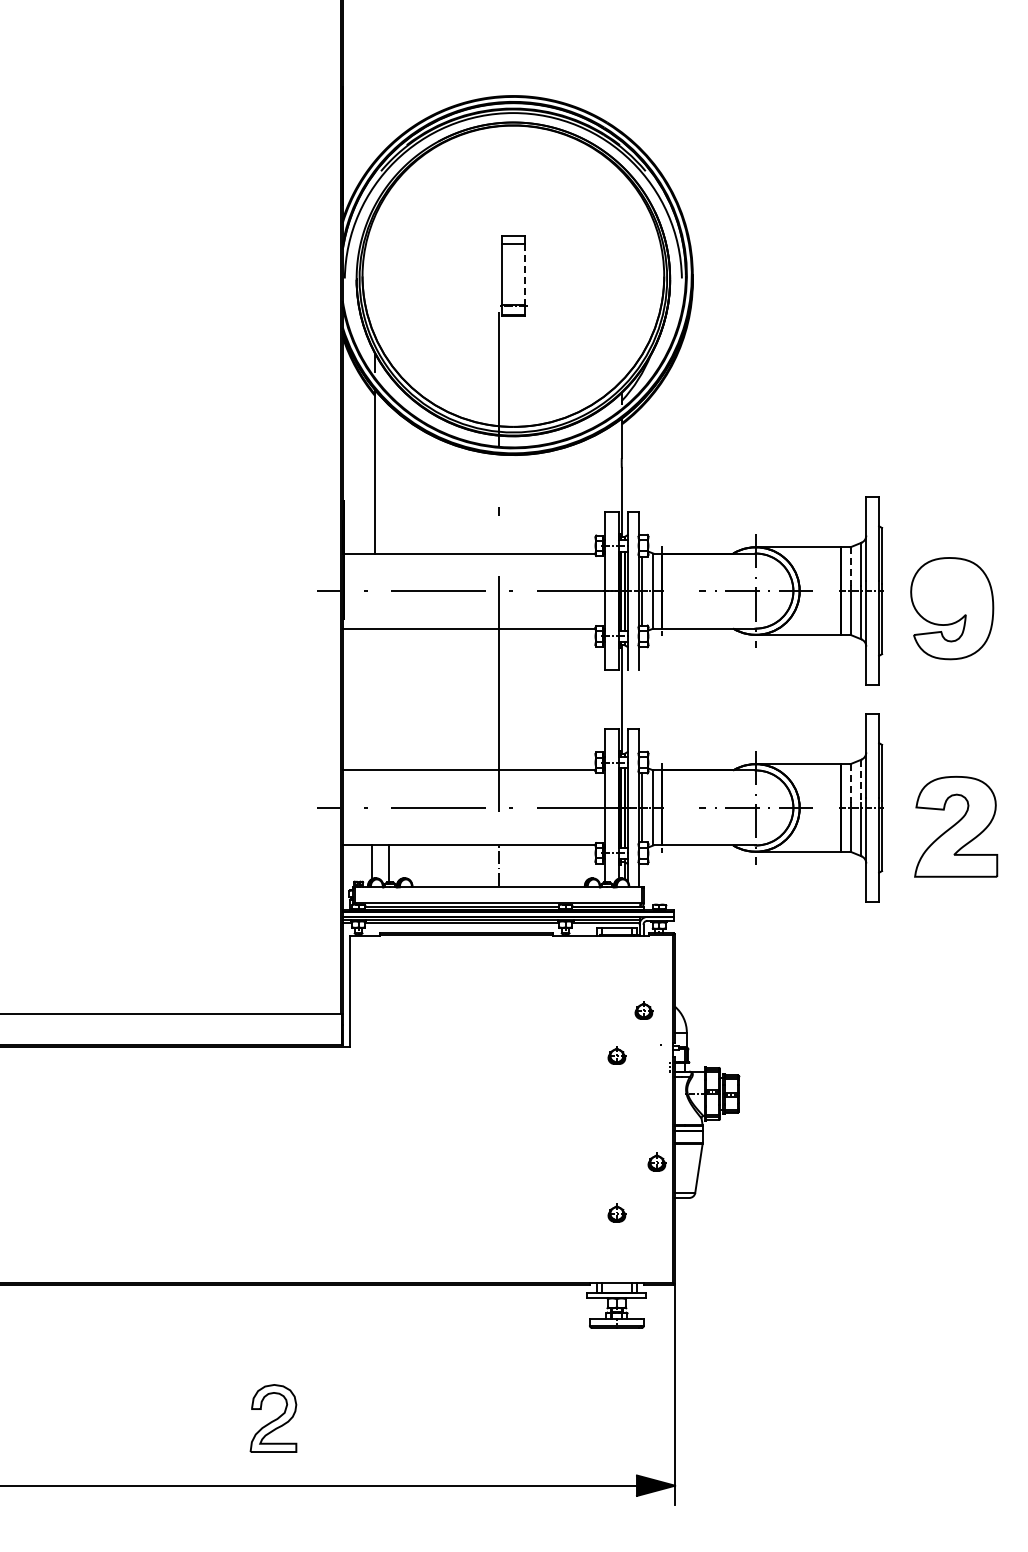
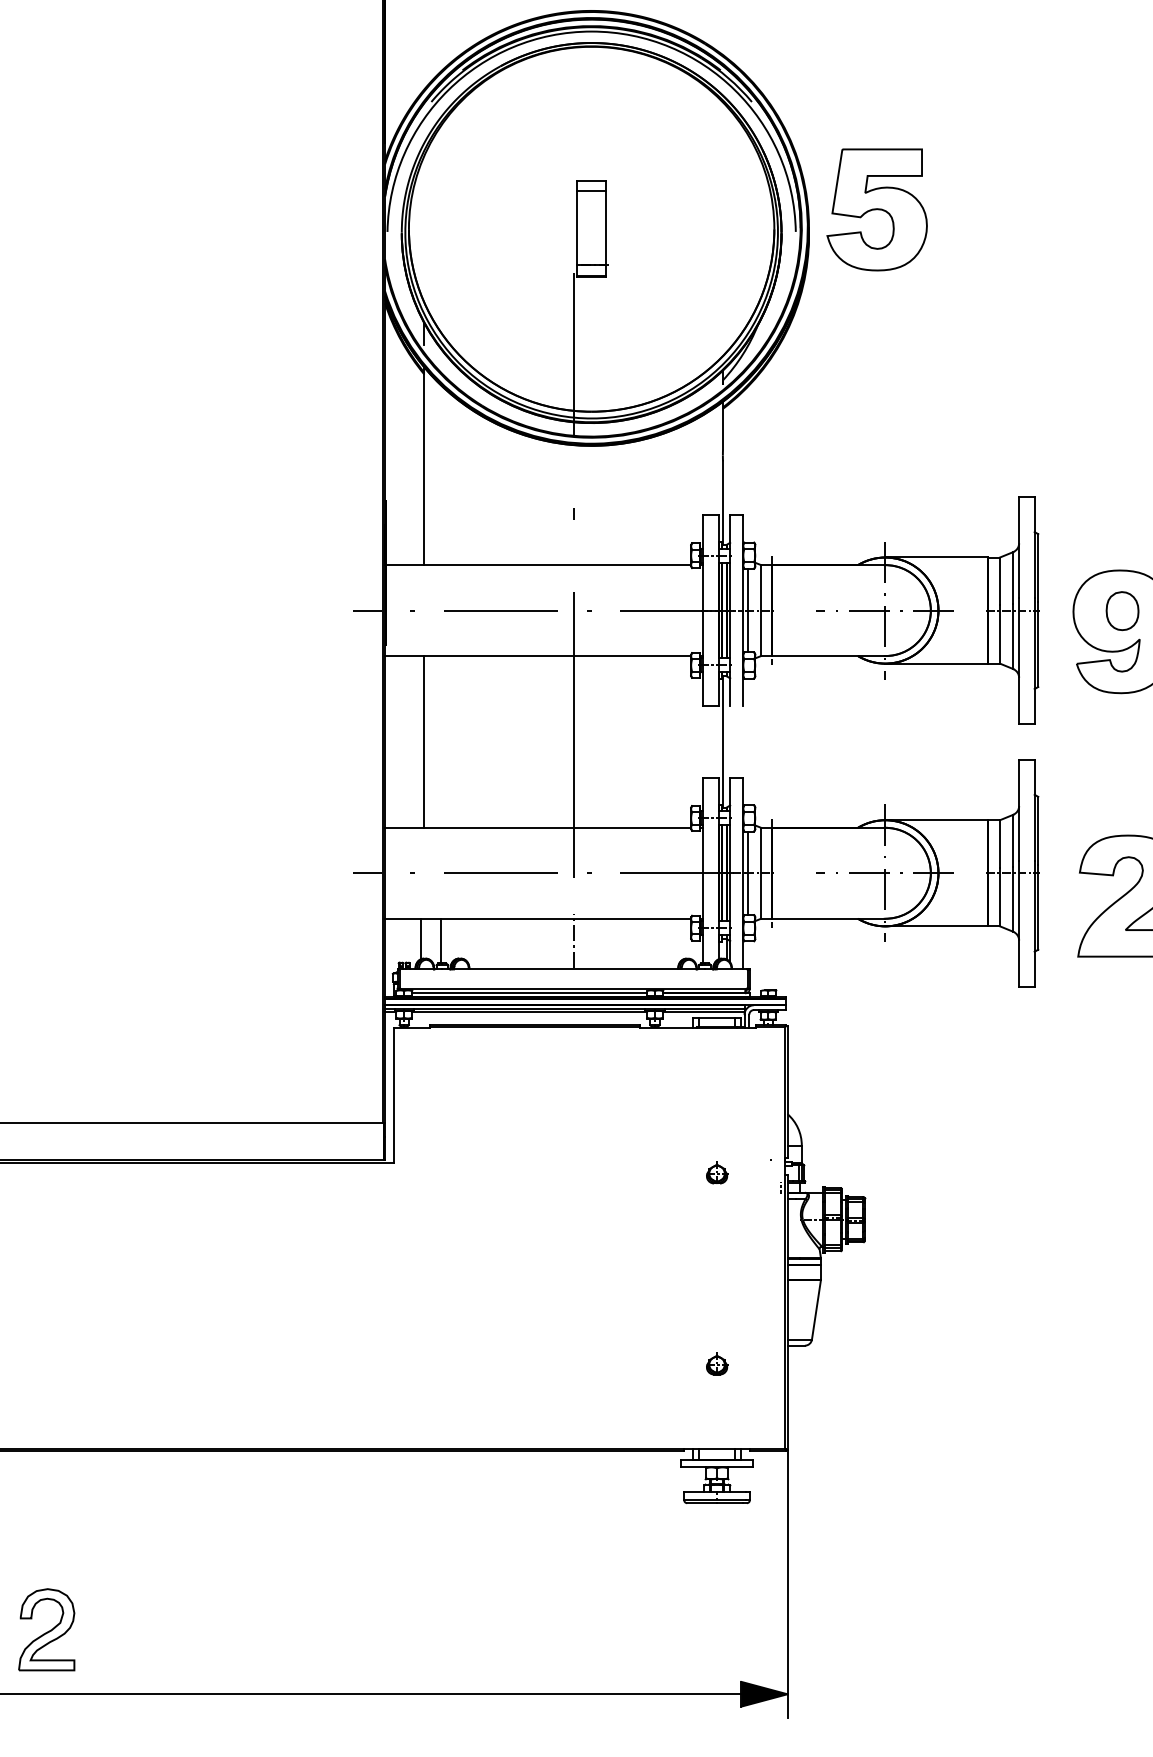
part: (749, 260) -> (877, 210), added
line: (525, 274) -> (606, 227), dashed -> solid
line: (850, 566) -> (1000, 580), dashed -> solid
part: (951, 591) -> (1122, 611), added
line: (375, 699) -> (424, 741), added
line: (861, 781) -> (1013, 841), dashed -> solid
line: (850, 783) -> (1000, 843), dashed -> solid
part: (643, 1010) -> (749, 1118), removed
part: (656, 1161) -> (765, 1301), removed
part: (273, 1418) -> (46, 1629), moved

